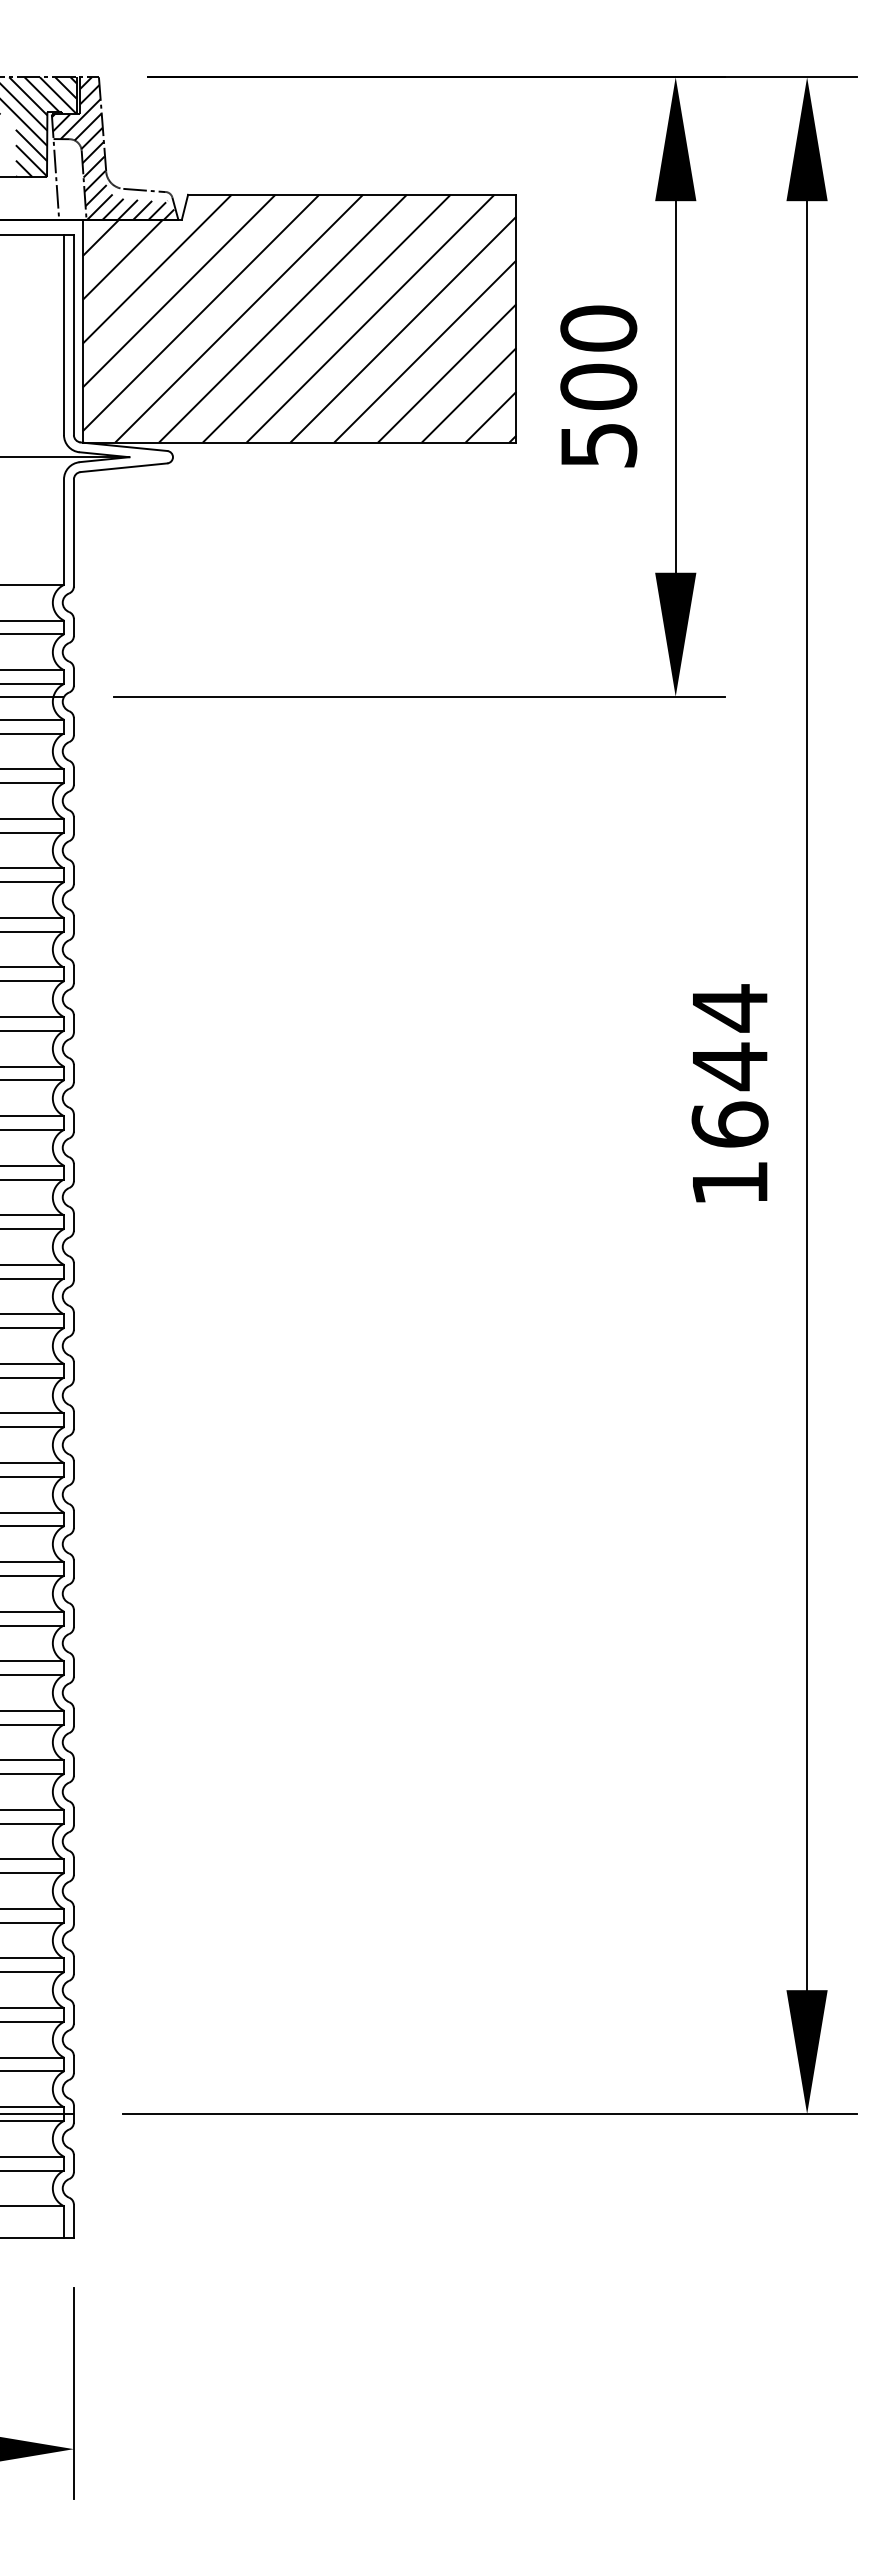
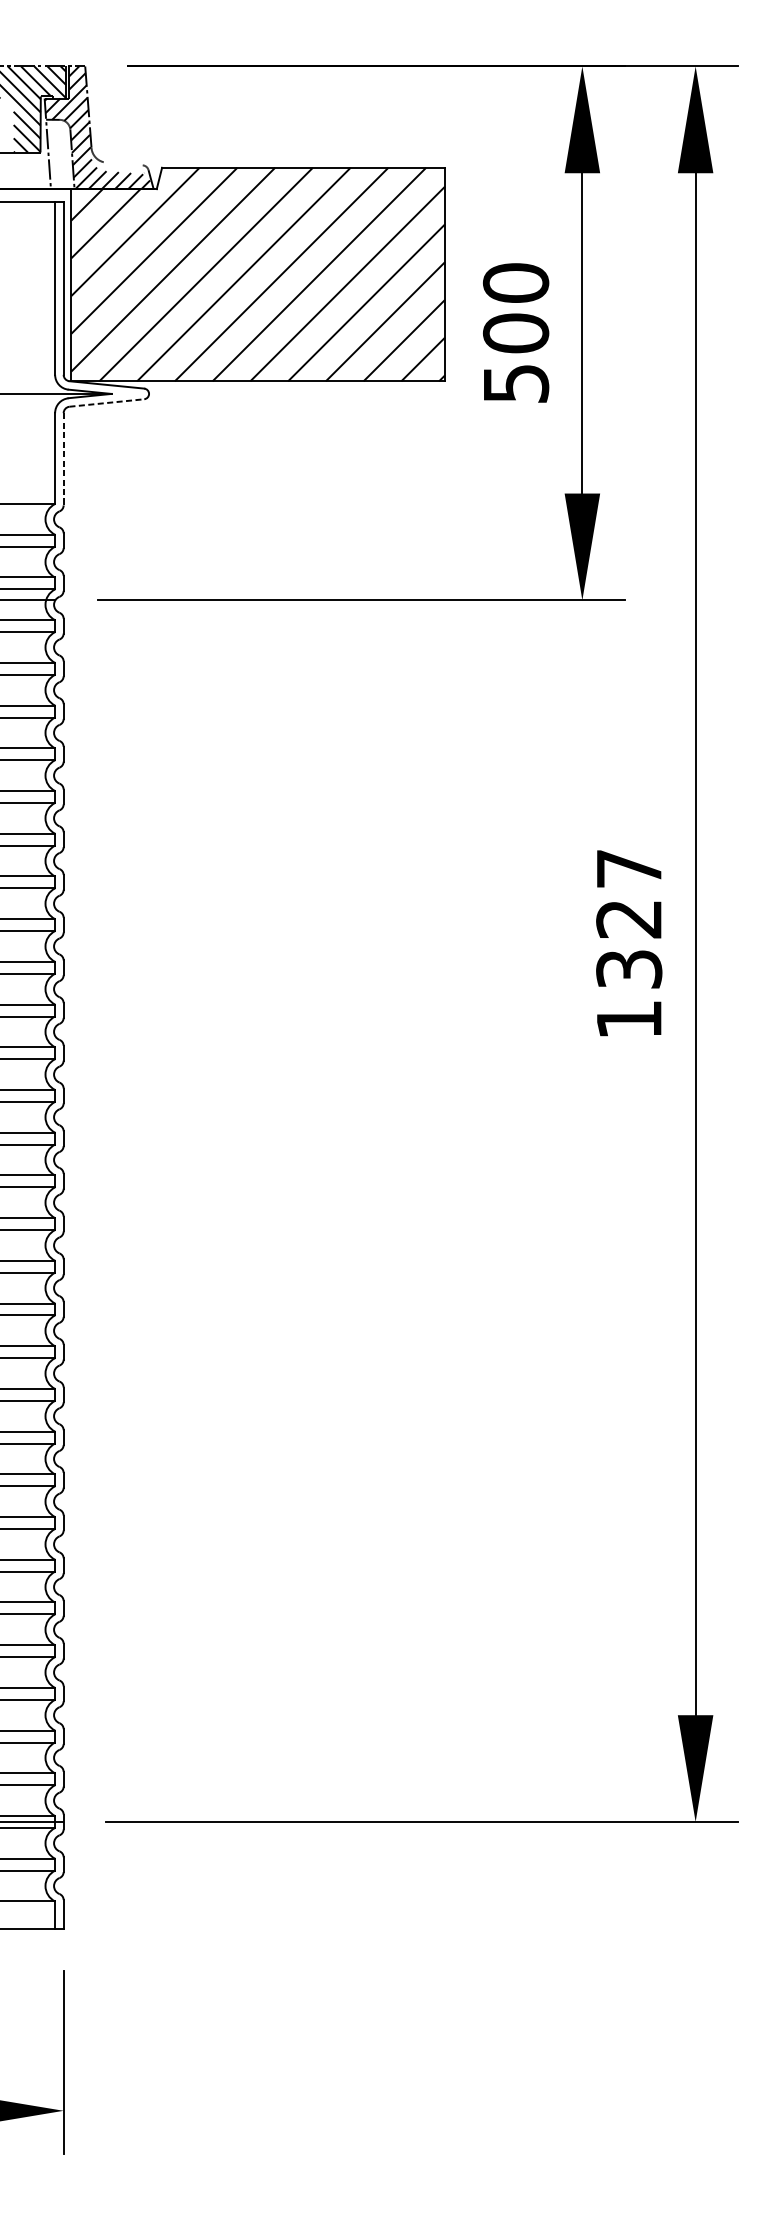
line: (144, 190) -> (124, 164), removed
line: (124, 467) -> (107, 402), solid -> dashed
line: (73, 533) -> (63, 459), solid -> dashed
text: (729, 1065) -> (628, 918), 1644 -> 1327

